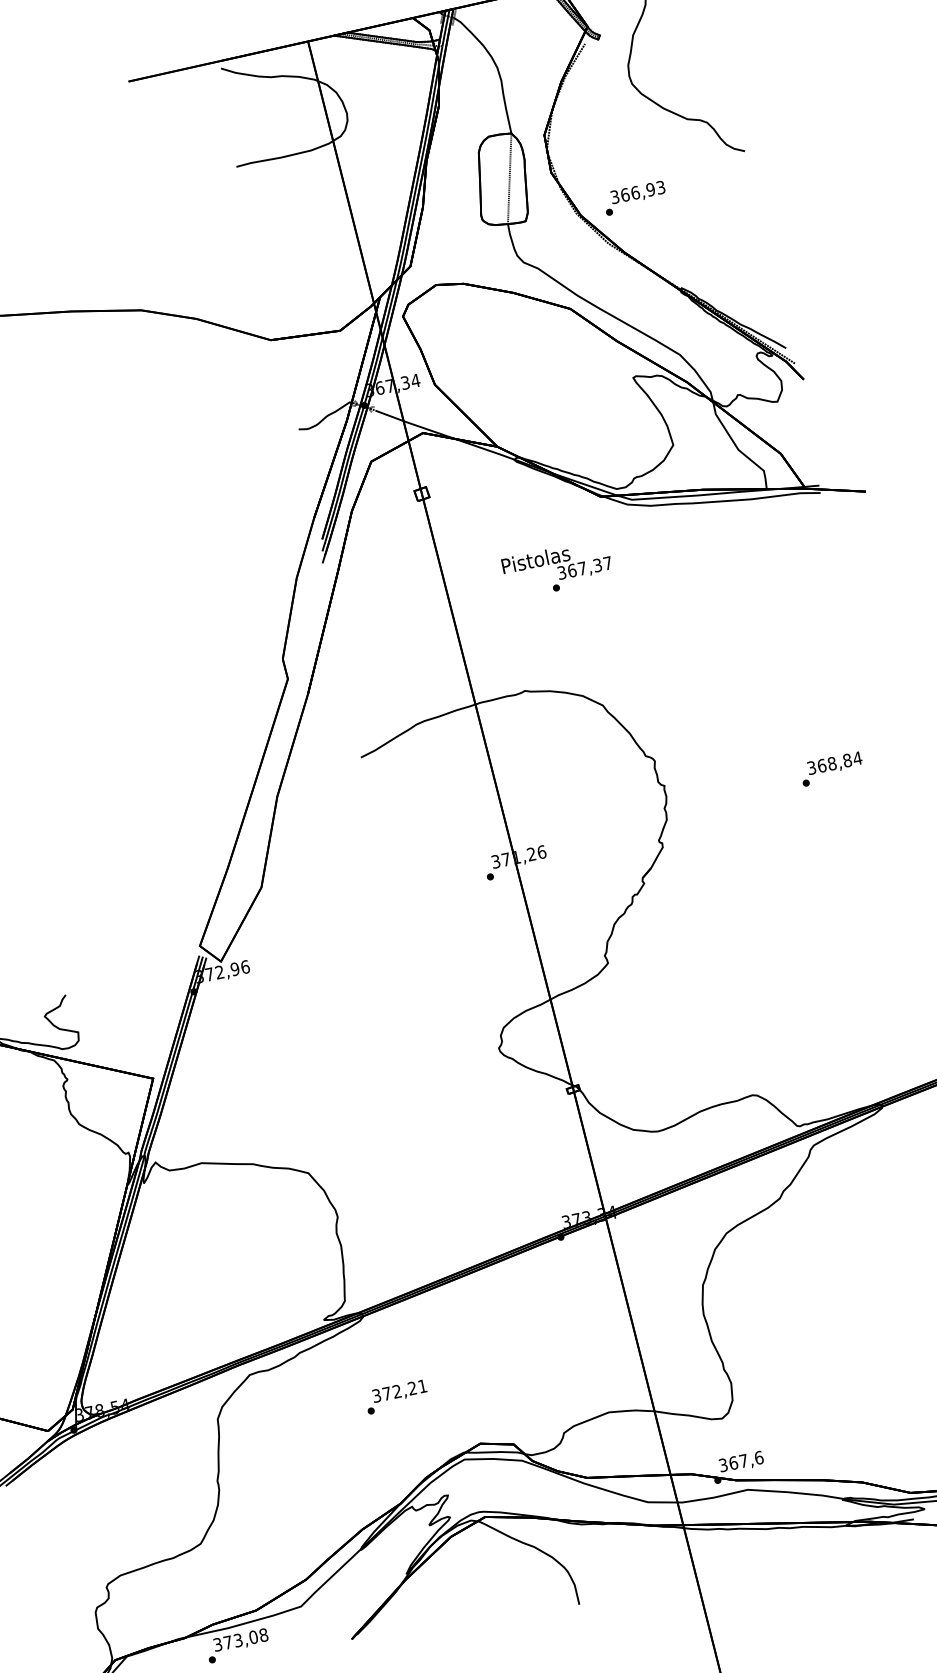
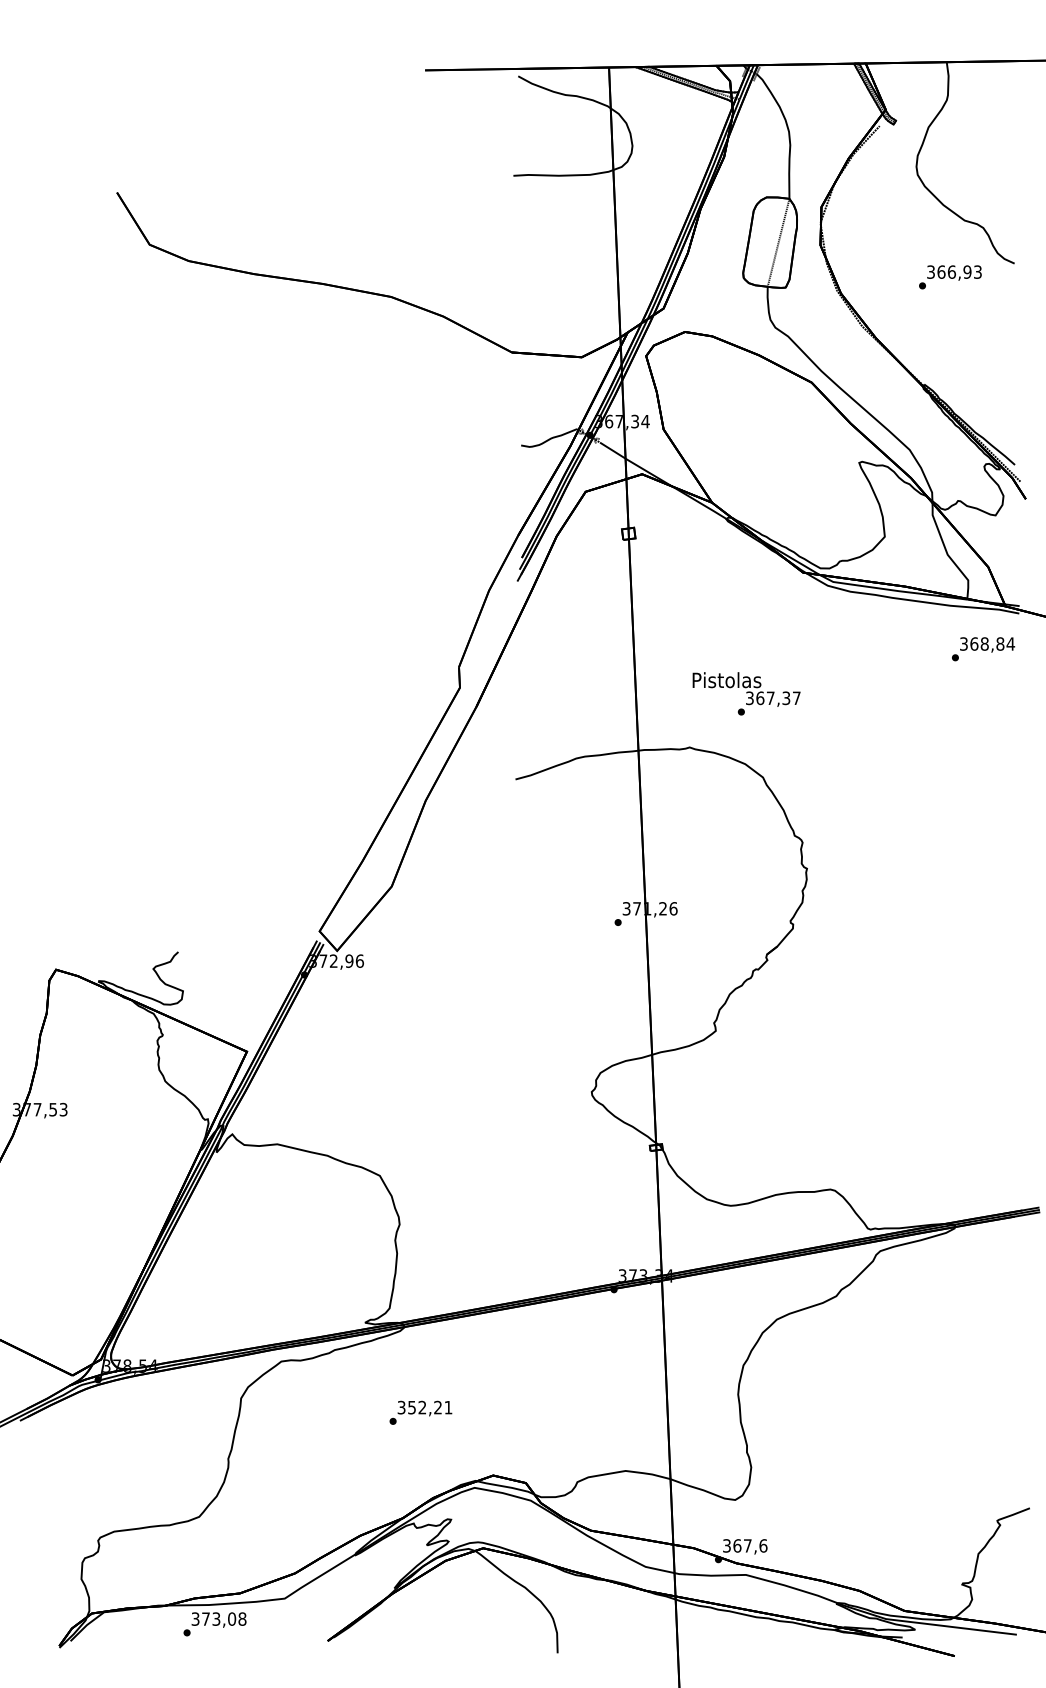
text: (635, 198) -> (950, 277), moved
text: (557, 568) -> (746, 693), moved
text: (832, 769) -> (983, 649), moved
text: (386, 1393) -> (411, 1407), 372,21 -> 352,21

